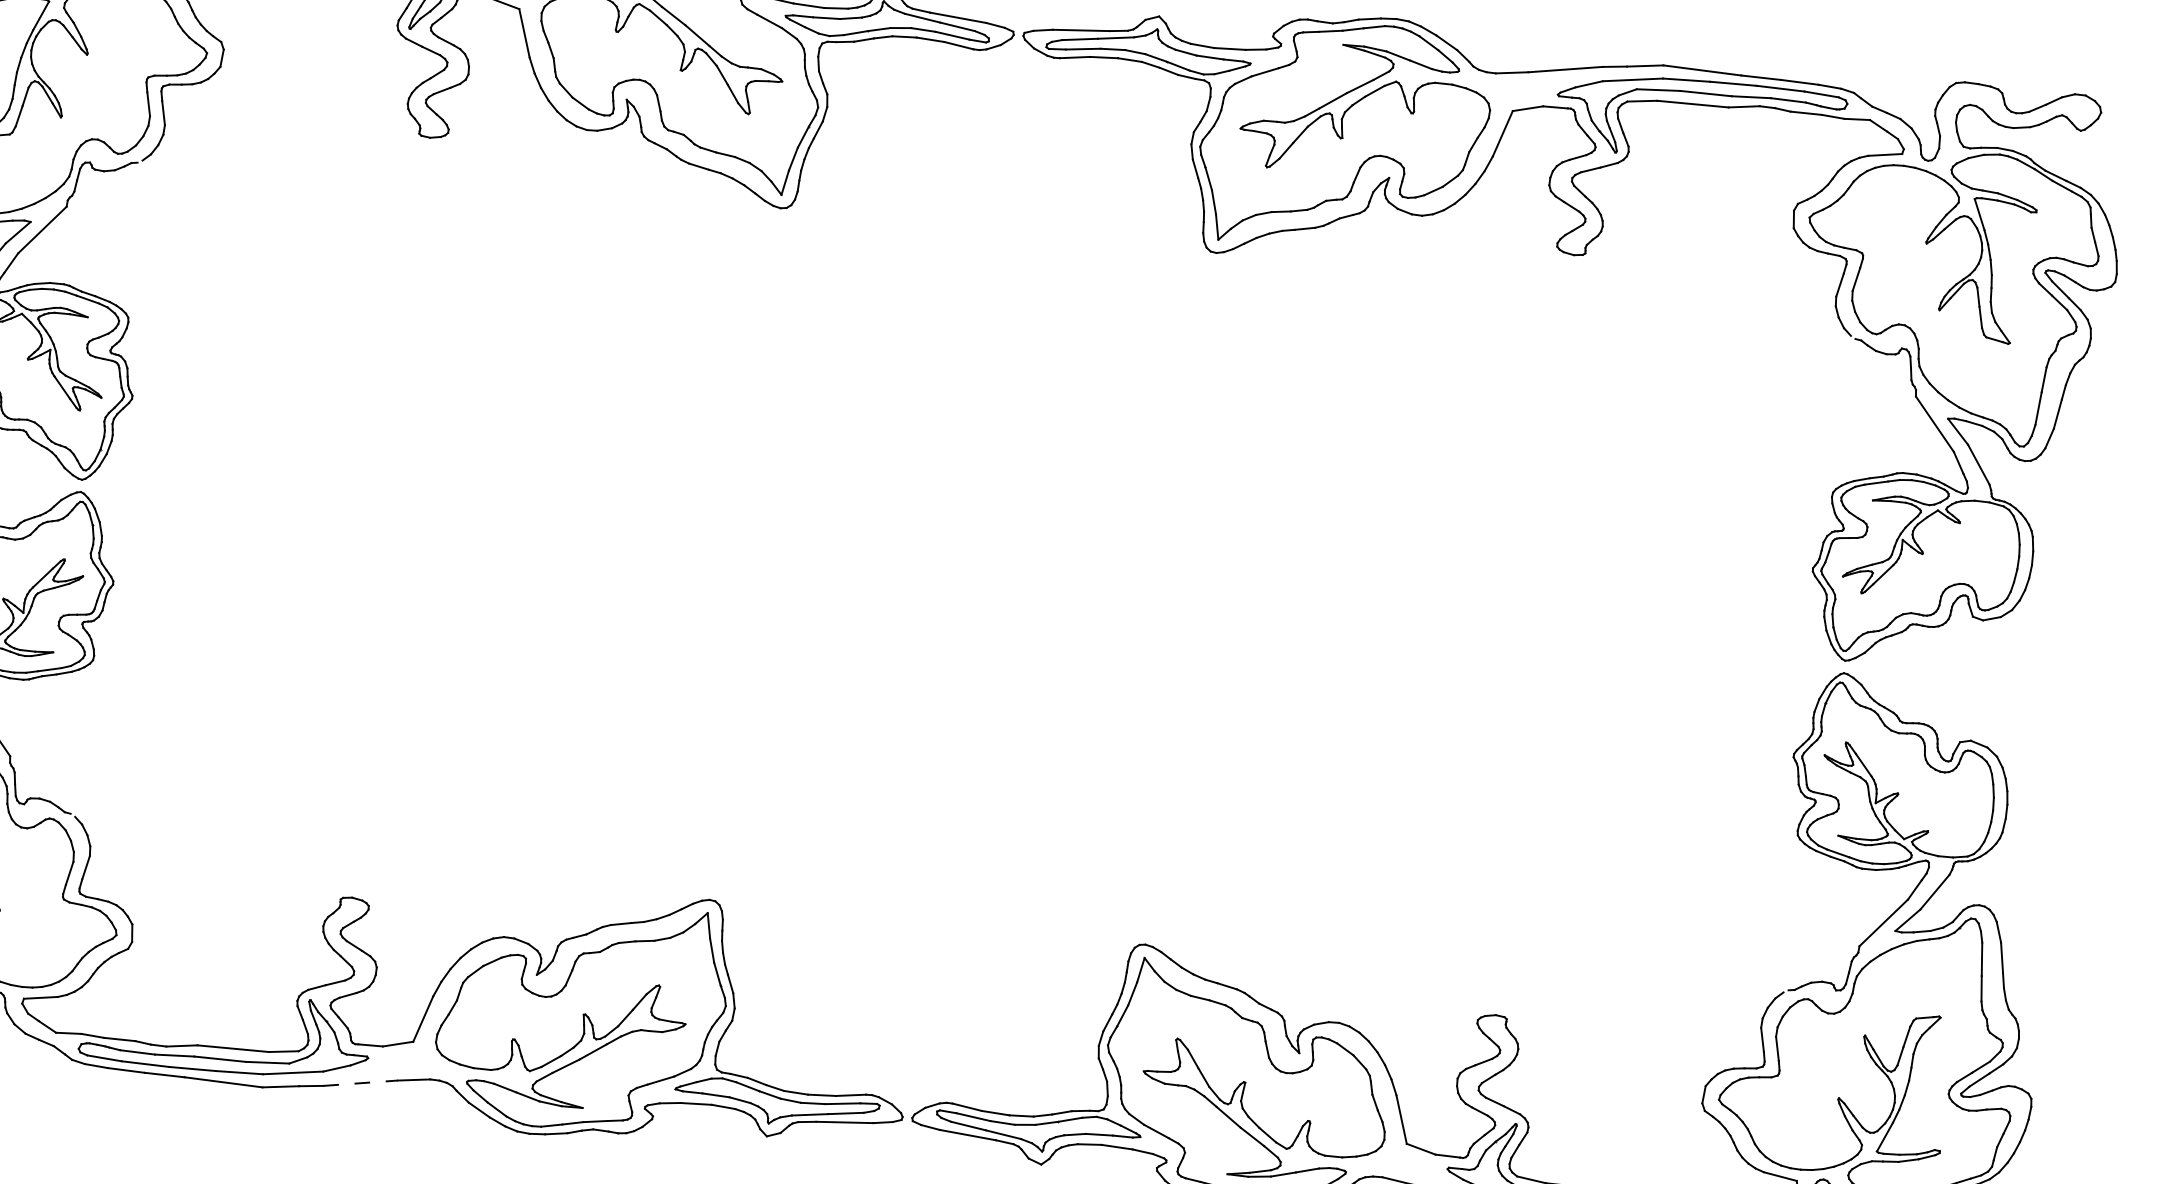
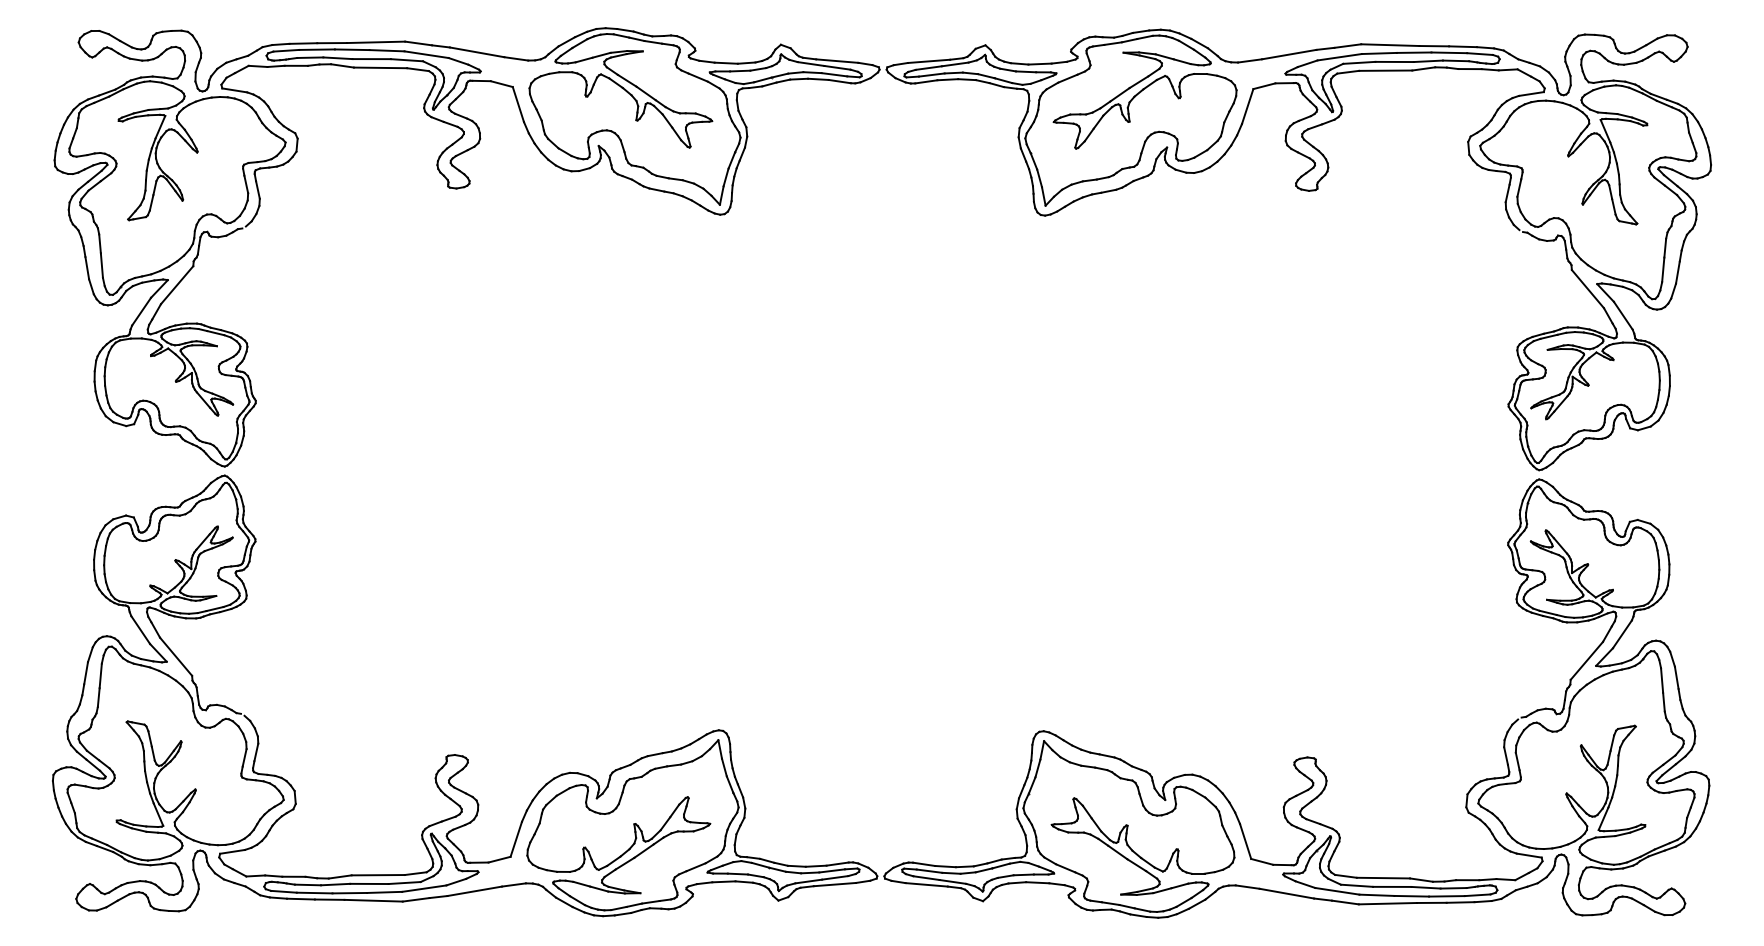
line: (360, 1083) -> (474, 891), dashed -> solid

